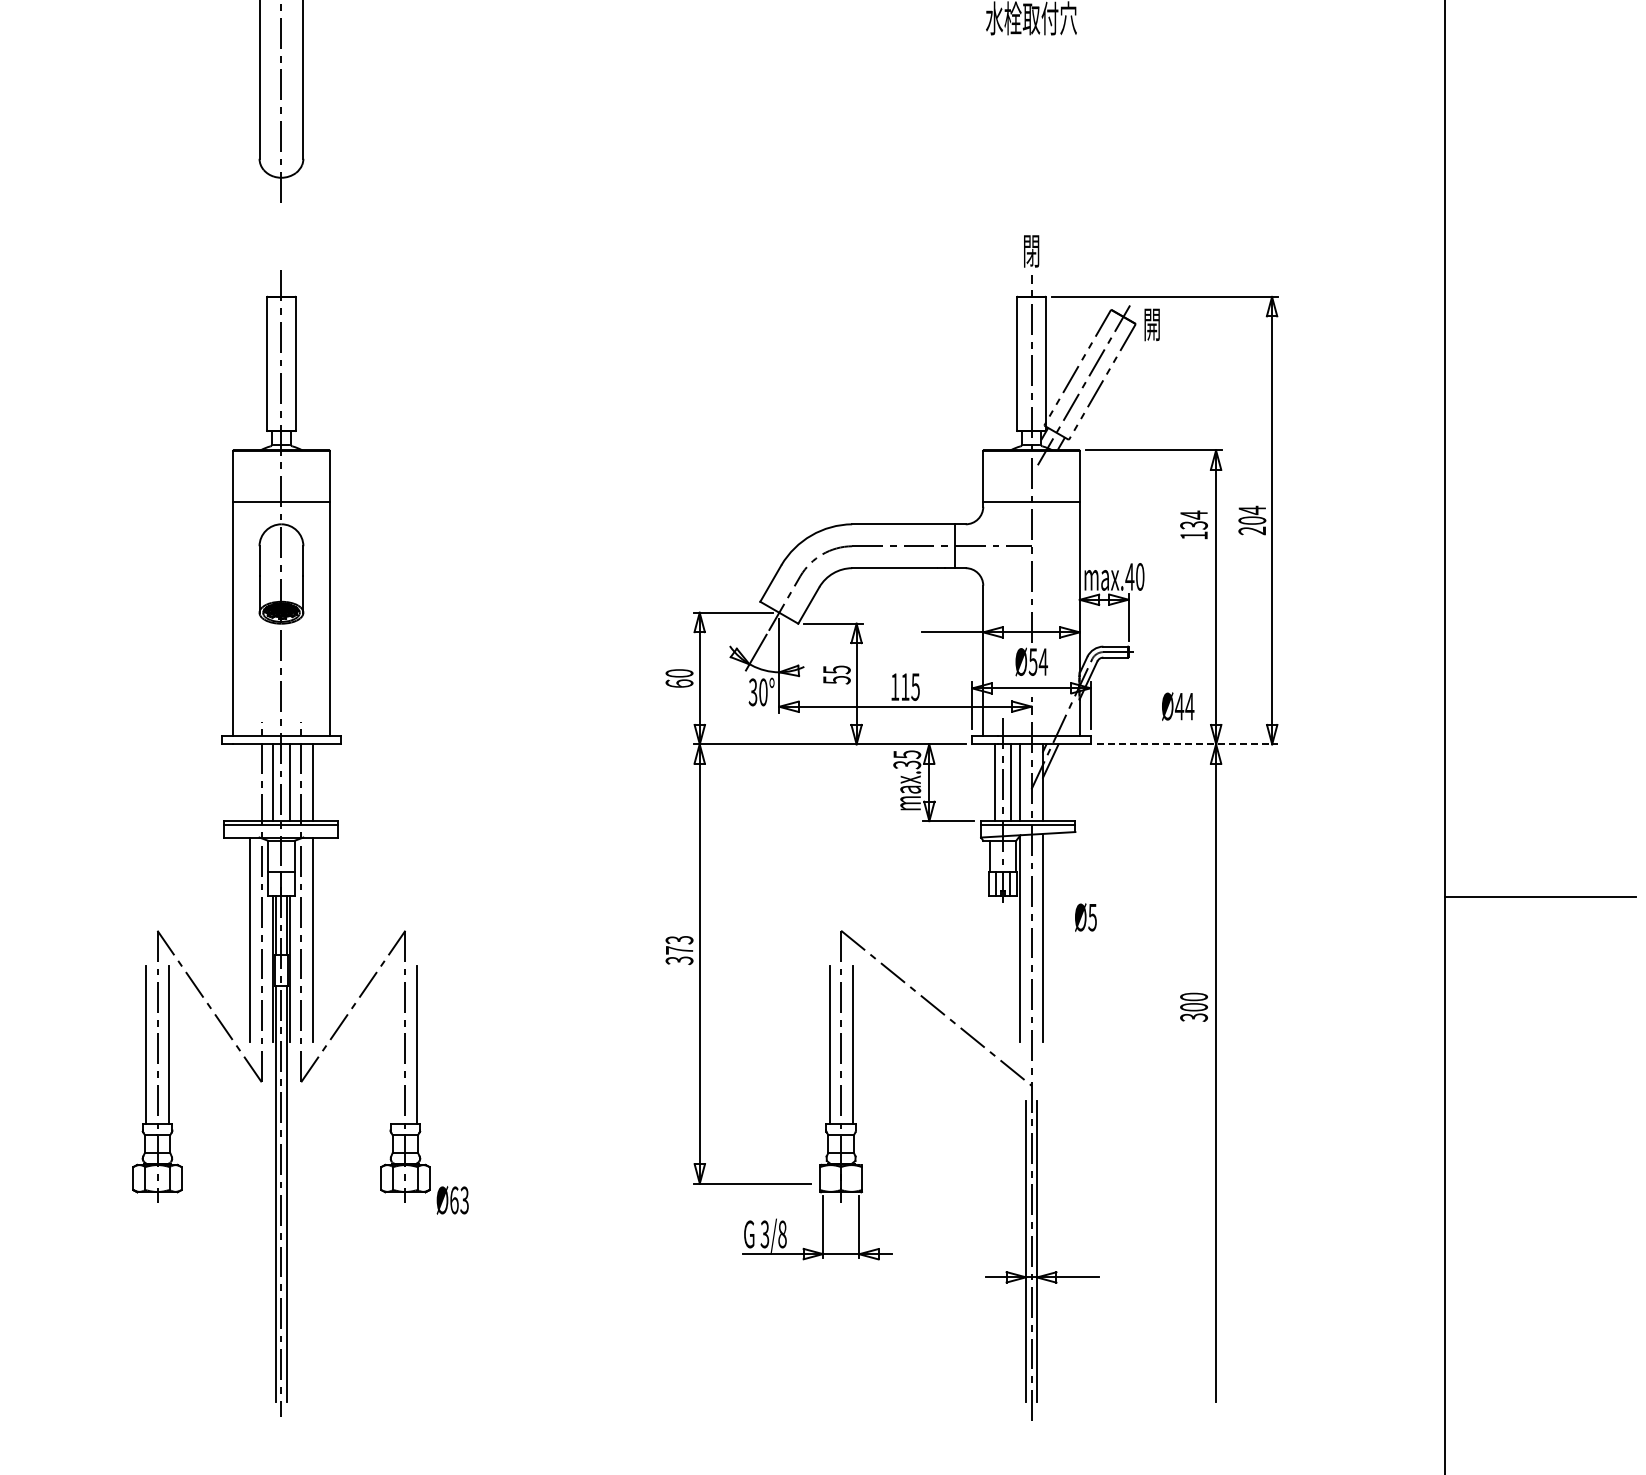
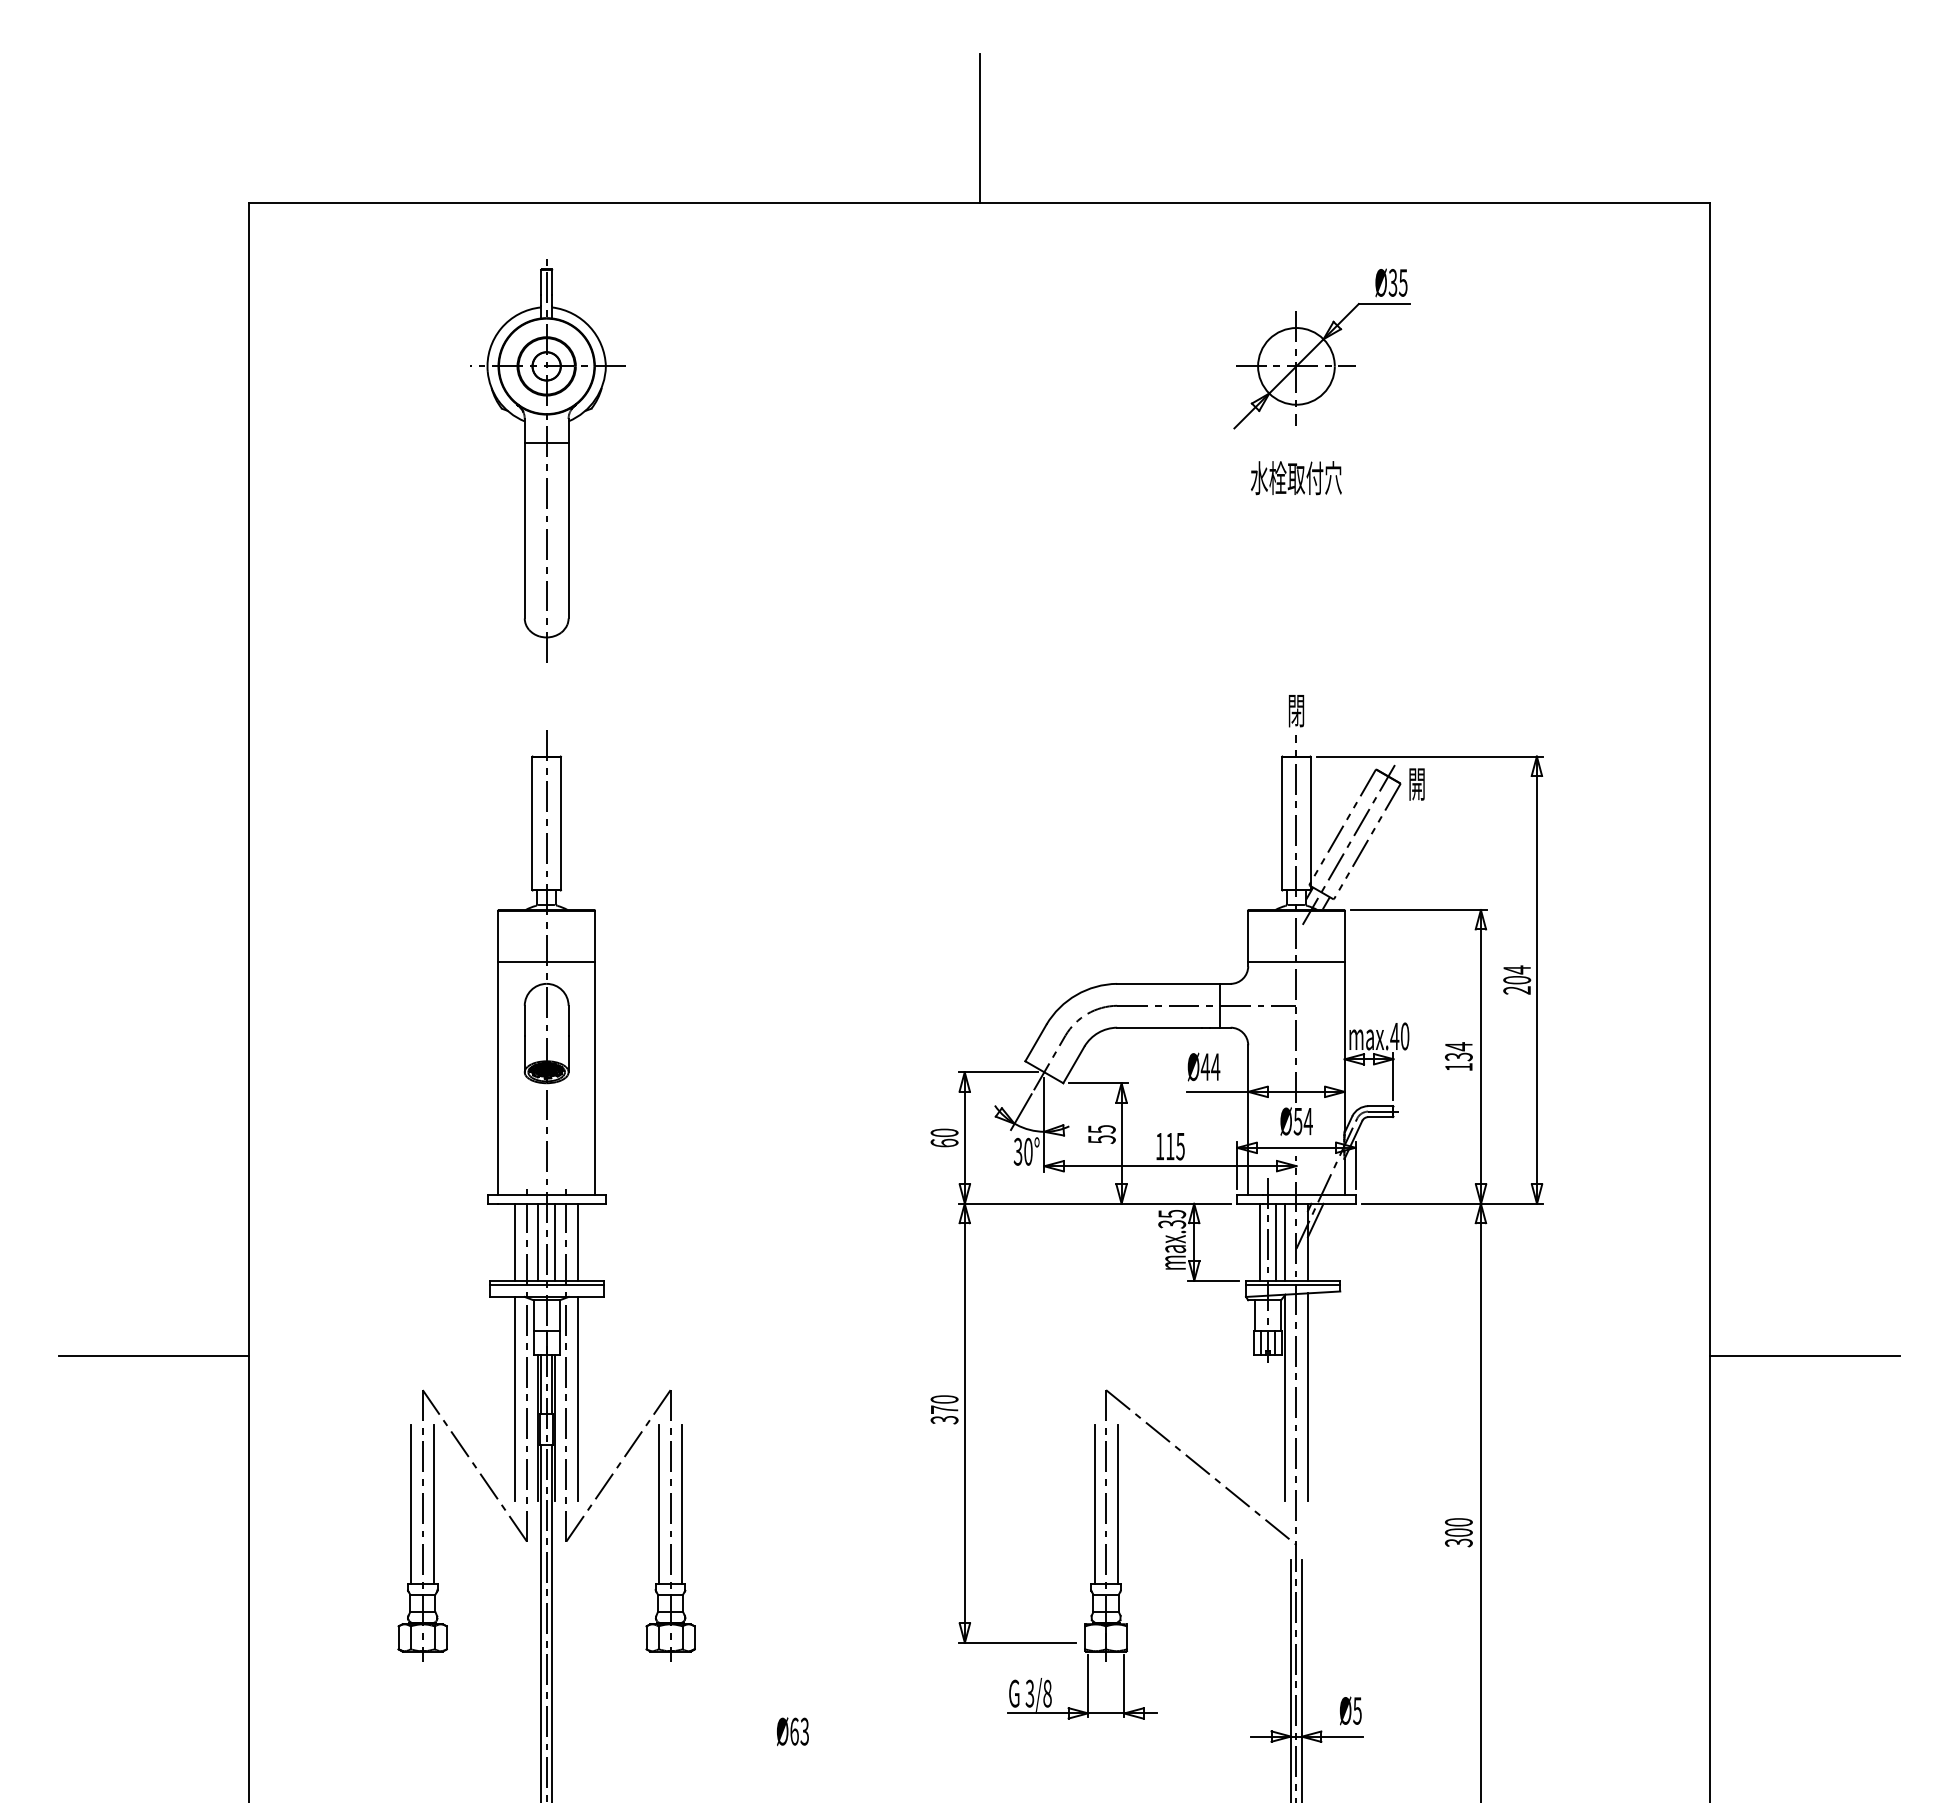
text: (1193, 524) -> (1458, 1056), moved
text: (1177, 706) -> (1203, 1066), moved
line: (1187, 744) -> (1452, 1203), dashed -> solid
line: (250, 782) -> (515, 1241), added
text: (1085, 917) -> (1350, 1710), moved
text: (679, 940) -> (944, 1399), 373 -> 370
text: (1193, 1007) -> (1458, 1532), moved
line: (394, 1045) -> (659, 1504), added
text: (452, 1200) -> (792, 1731), moved

